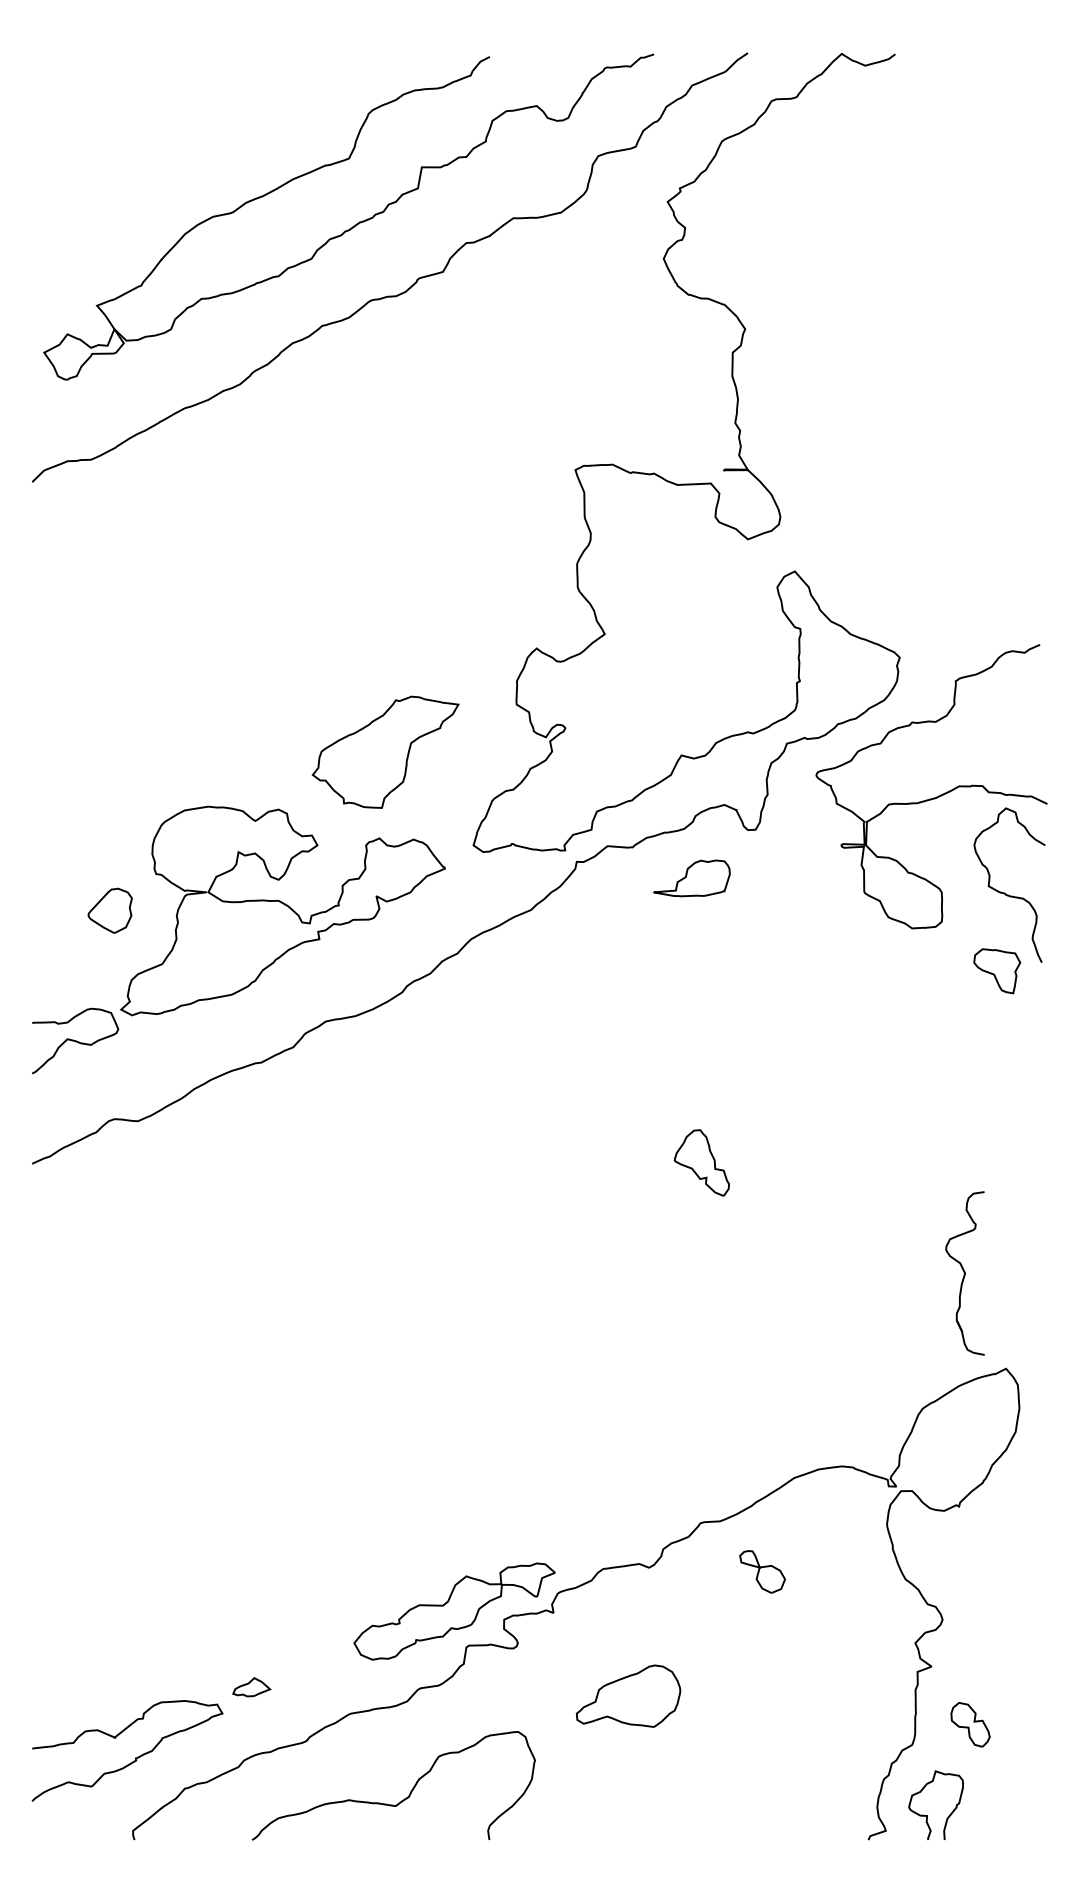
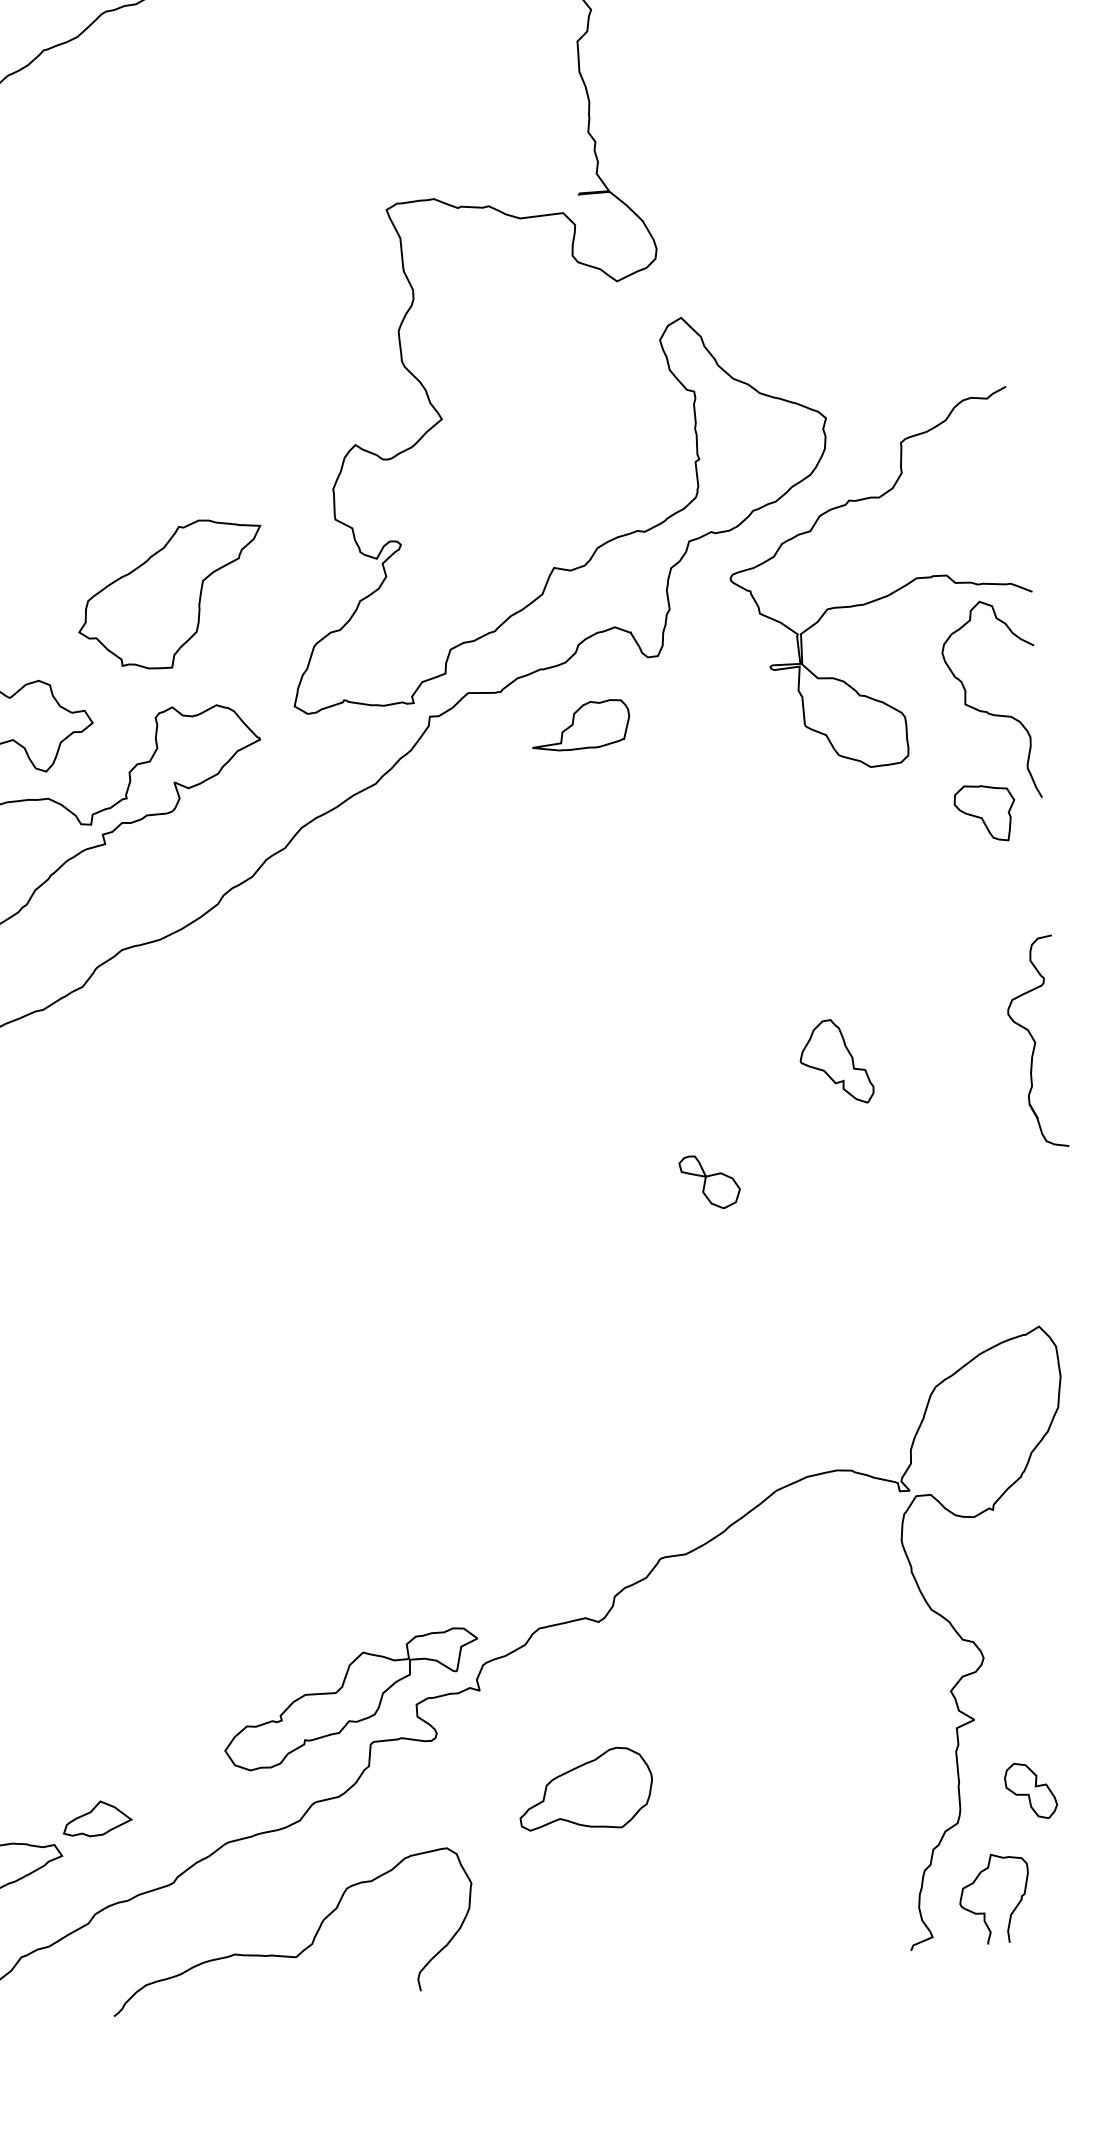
part: (701, 1162) -> (835, 1061), moved
part: (964, 1273) -> (1034, 1042), moved
part: (762, 1571) -> (709, 1181), moved
part: (251, 1687) -> (96, 1819), size x1.43

